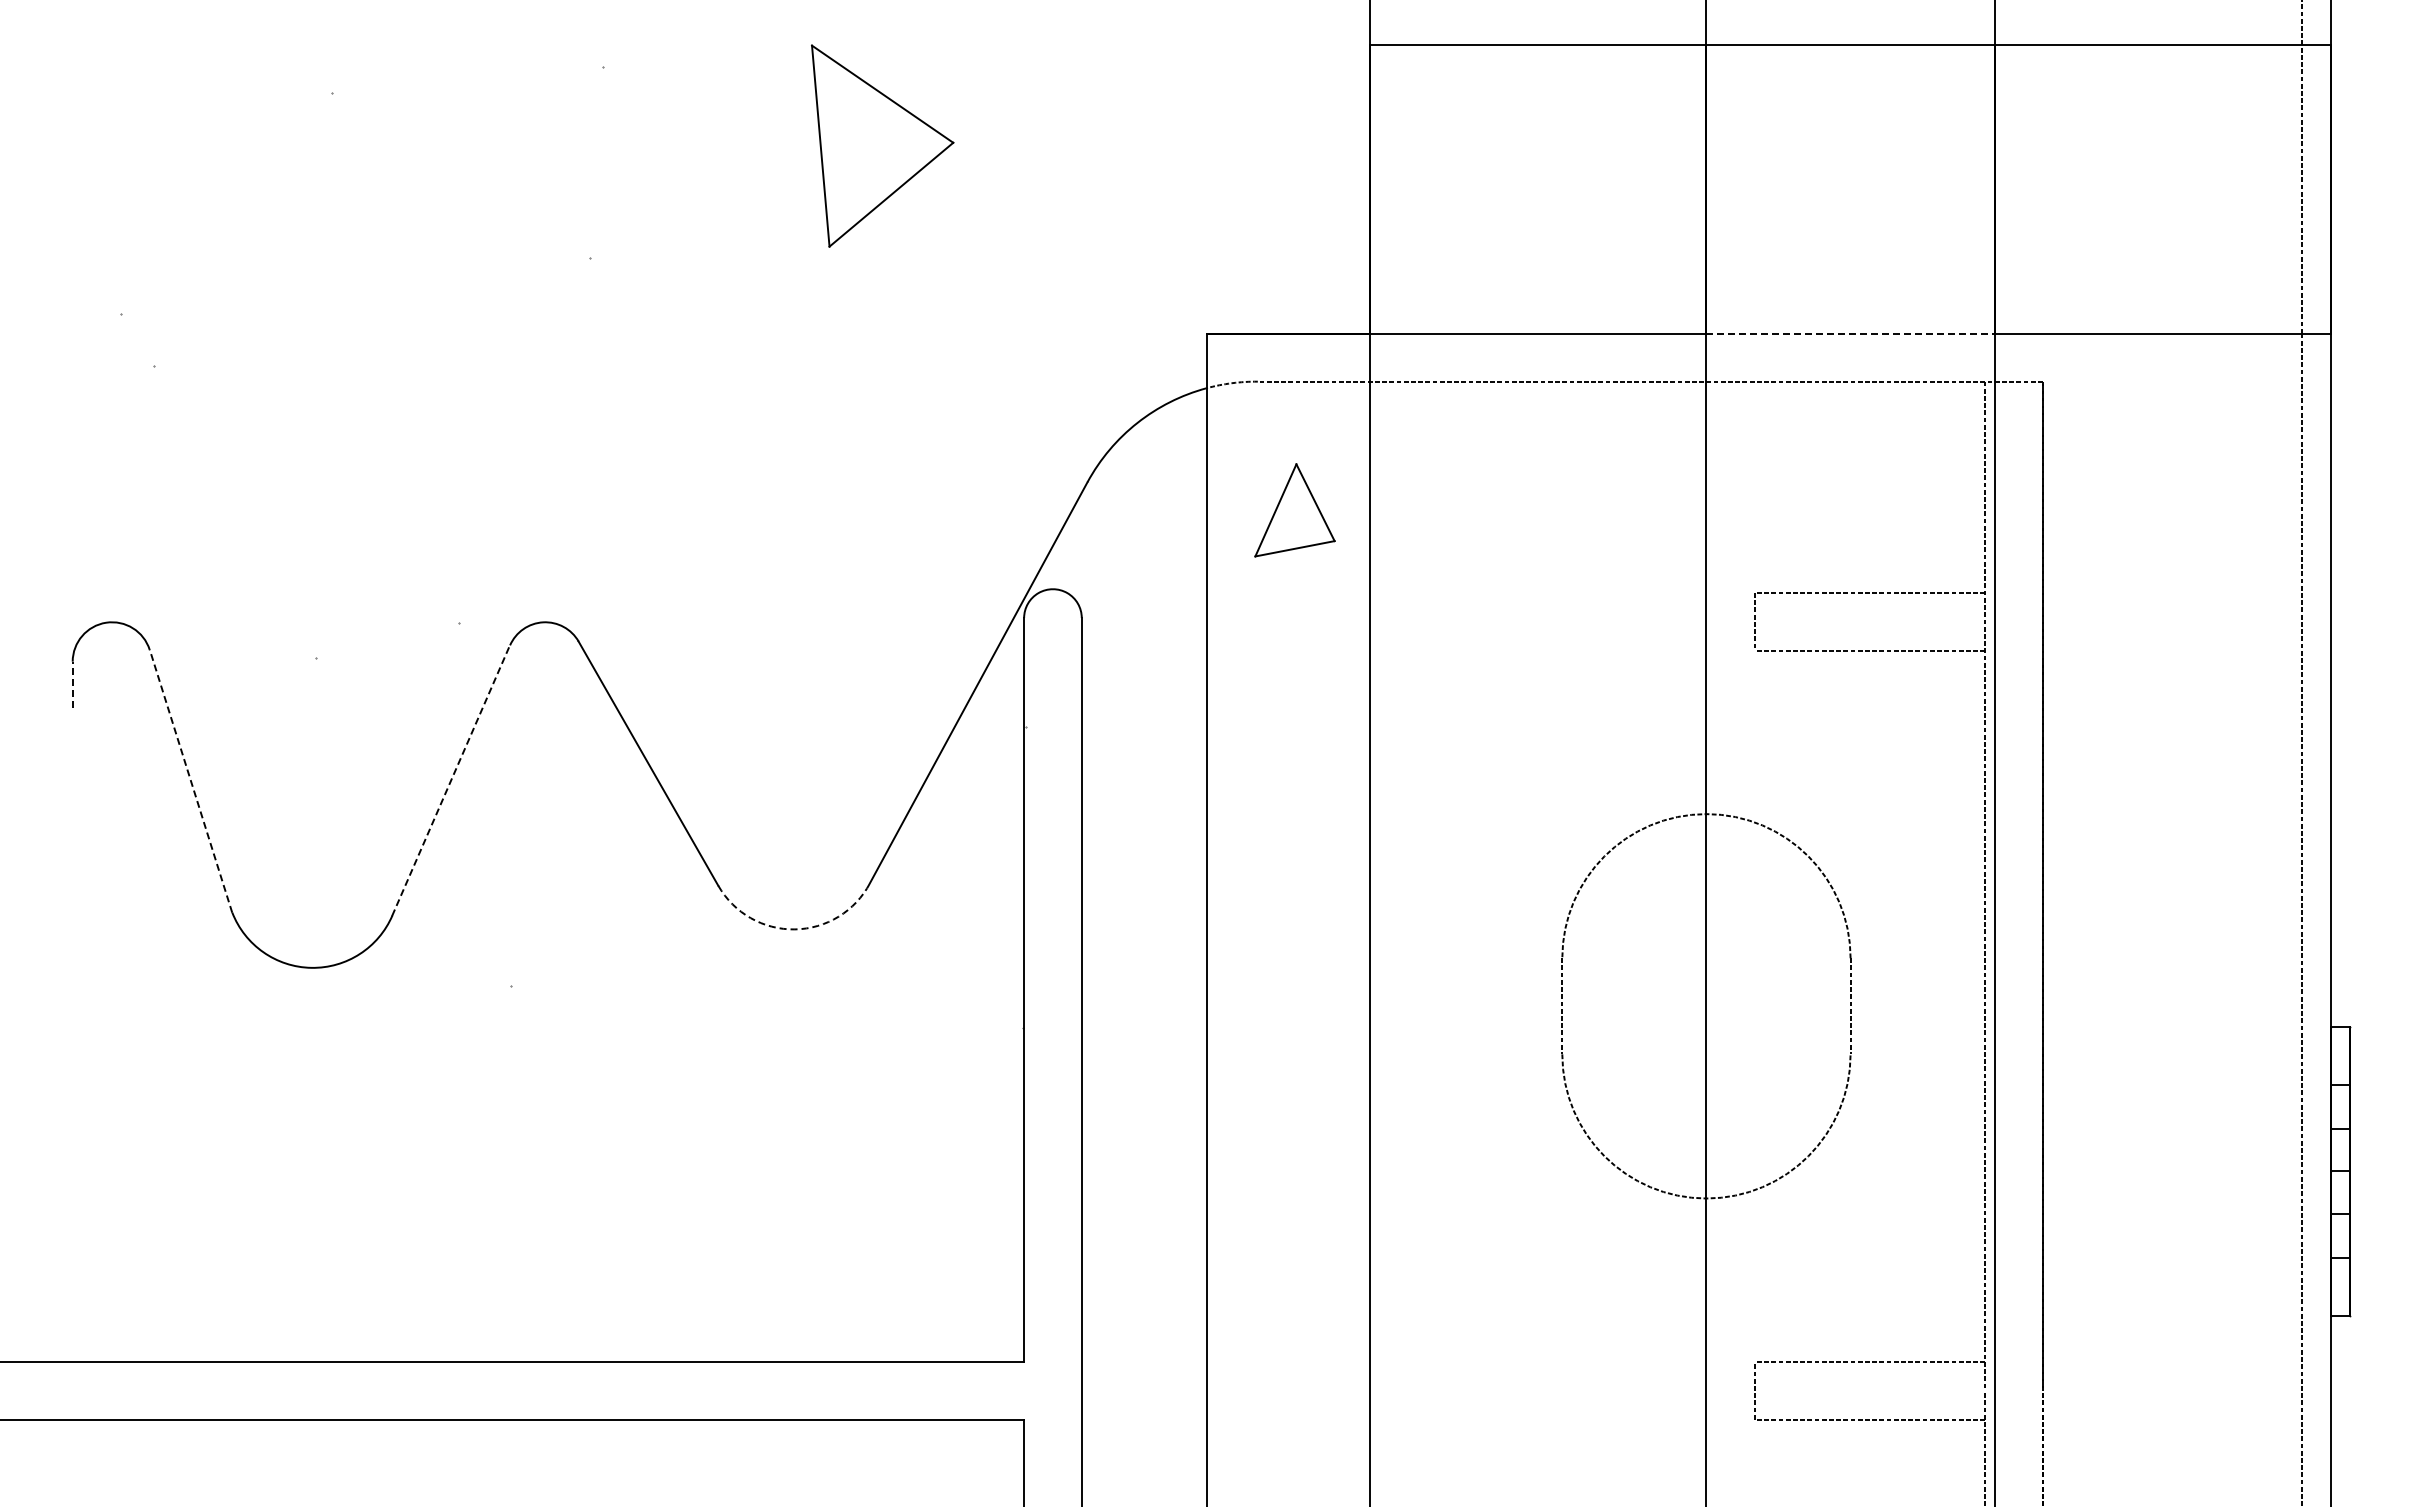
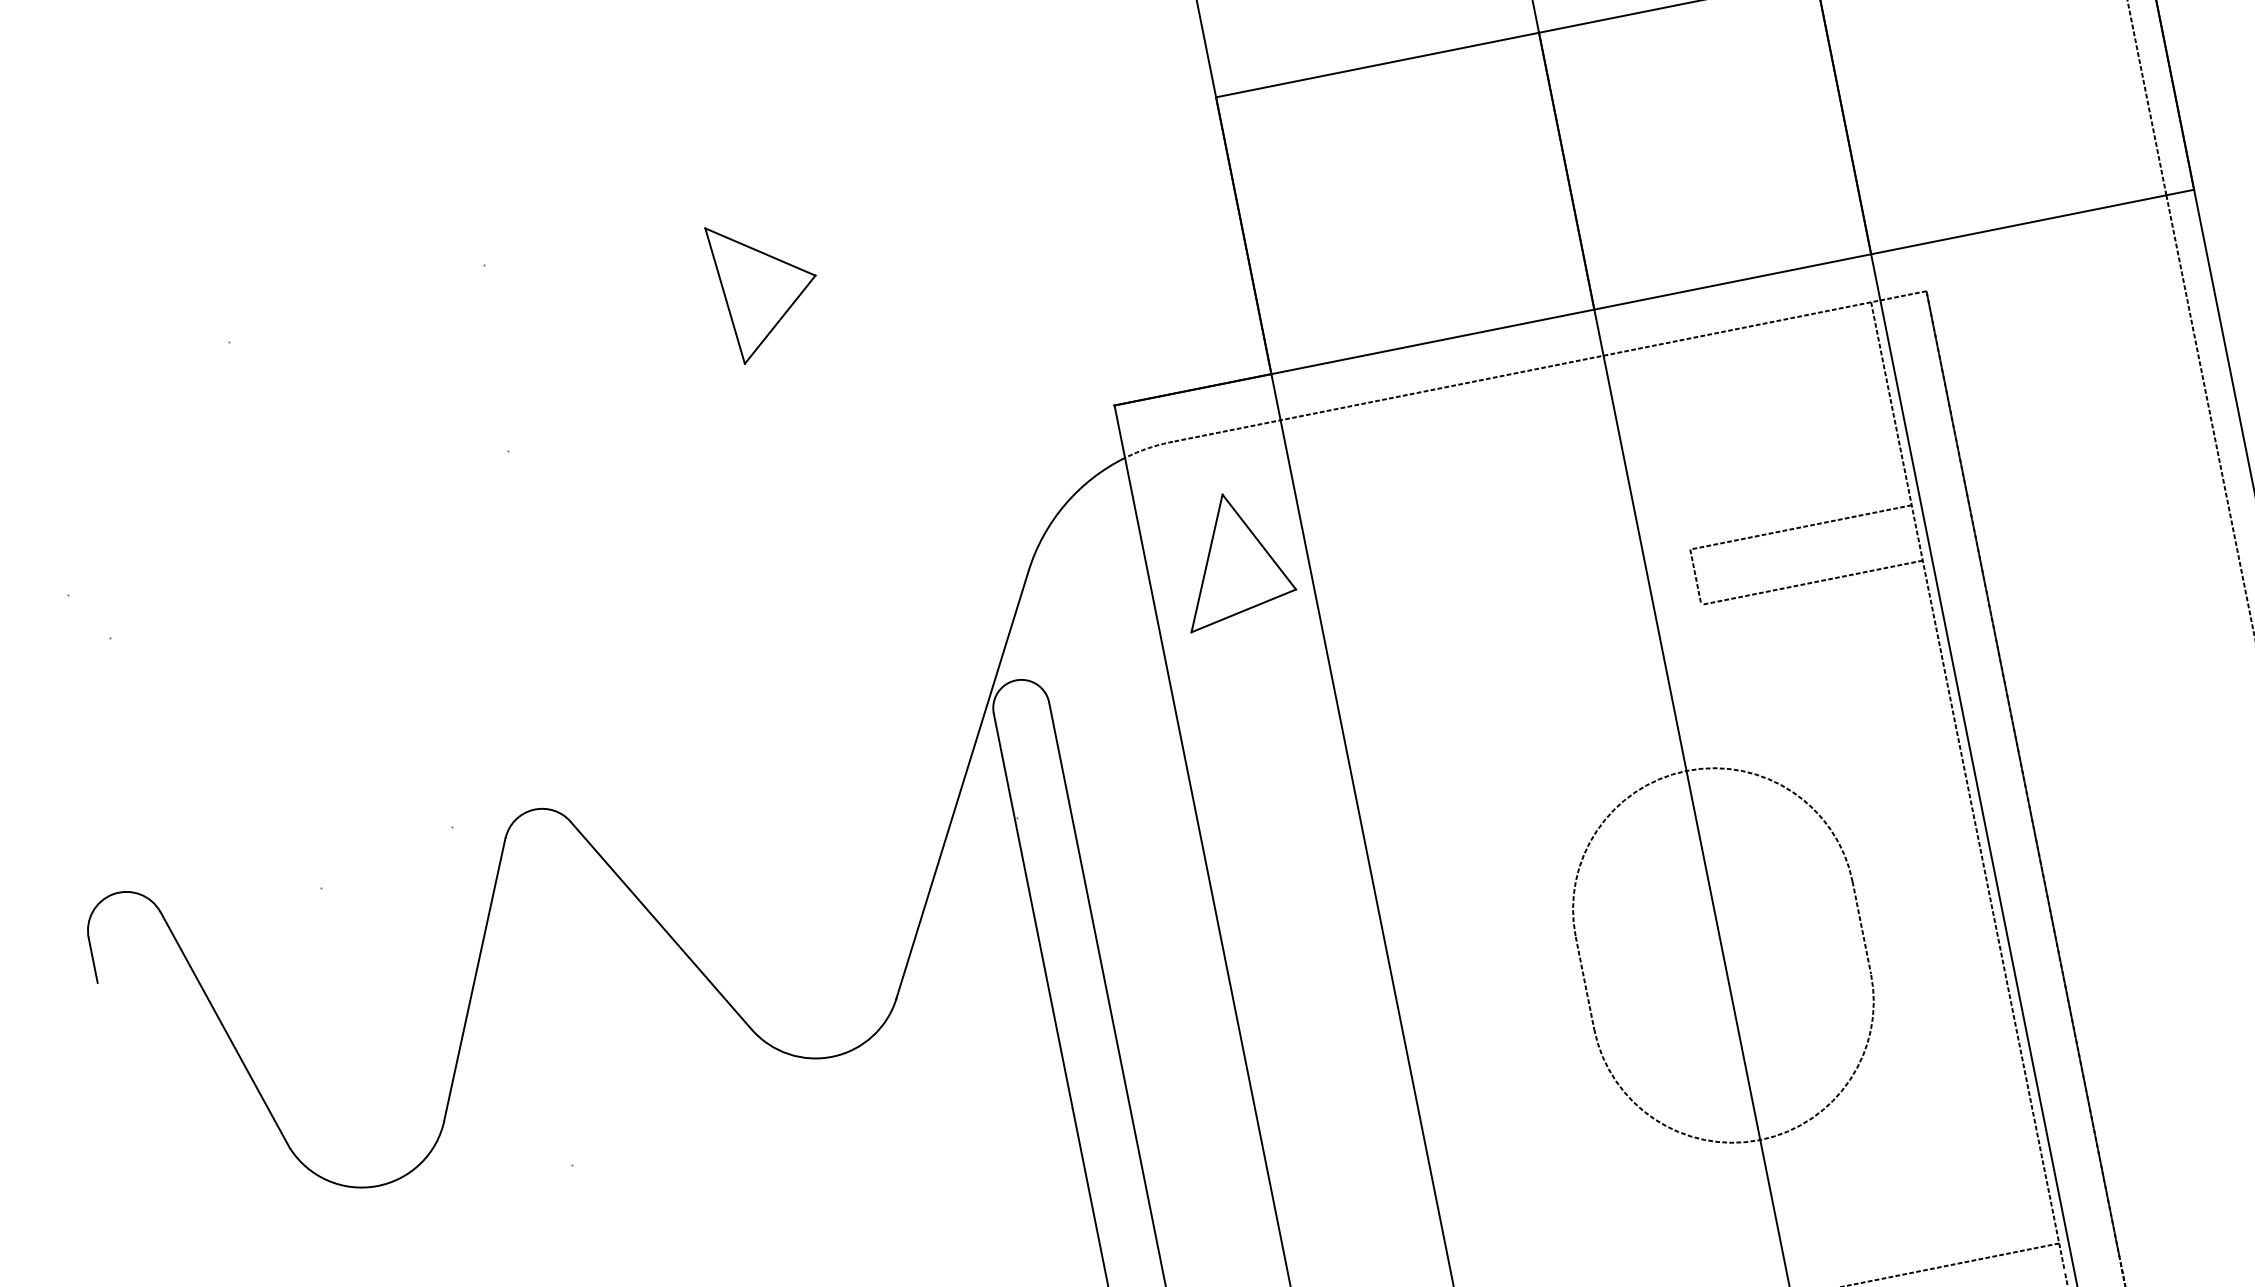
part: (882, 145) -> (767, 287), size x0.71
line: (1851, 333) -> (1733, 281), dashed -> solid
part: (1294, 510) -> (1232, 558), size x1.43
line: (72, 684) -> (92, 959), dashed -> solid
line: (451, 780) -> (475, 979), dashed -> solid
line: (191, 781) -> (225, 1030), dashed -> solid
arc: (794, 929) -> (833, 1056), dashed -> solid

